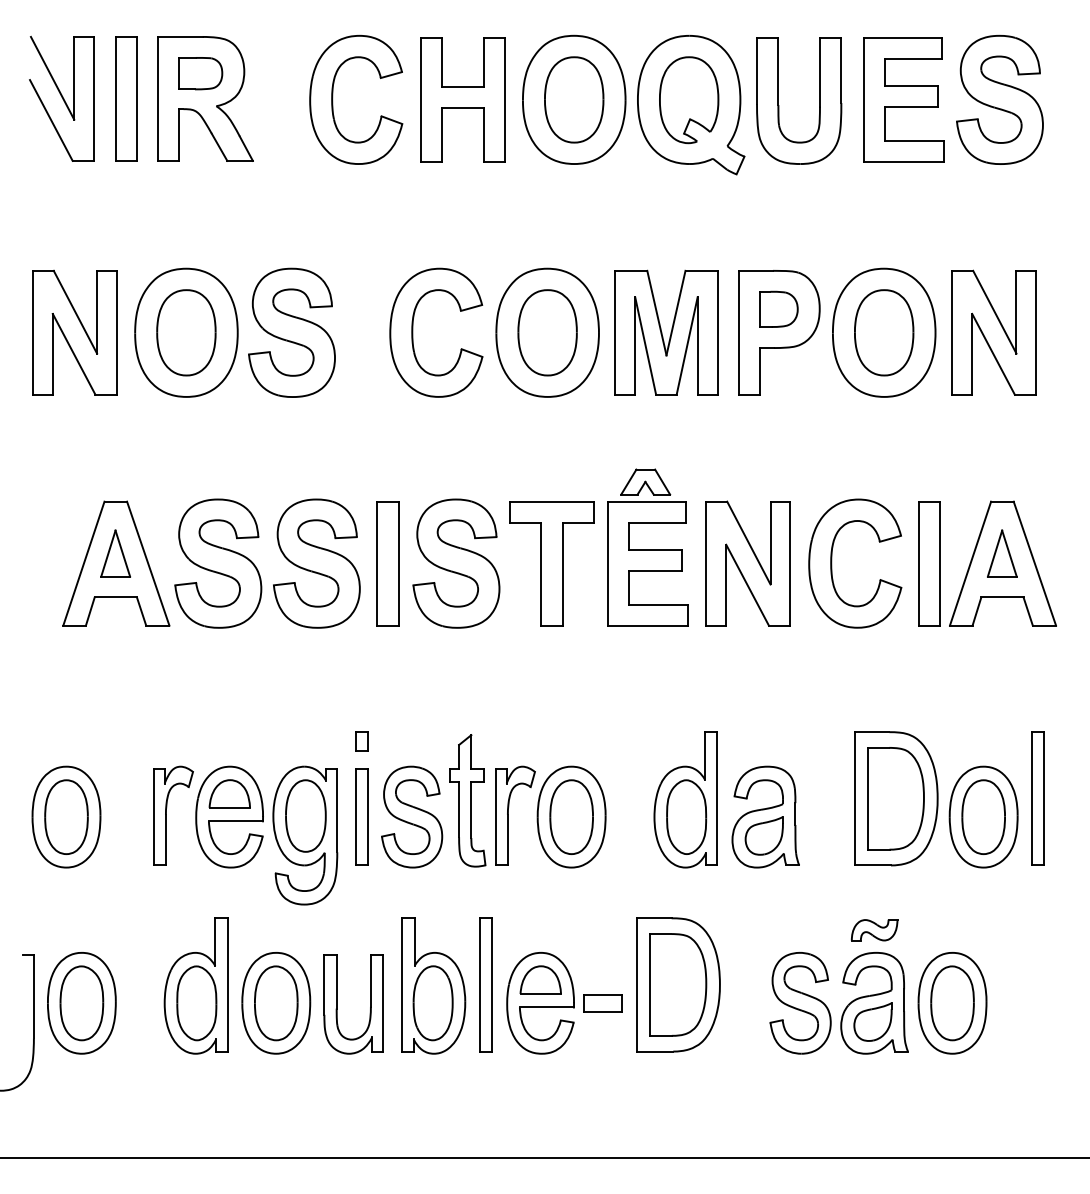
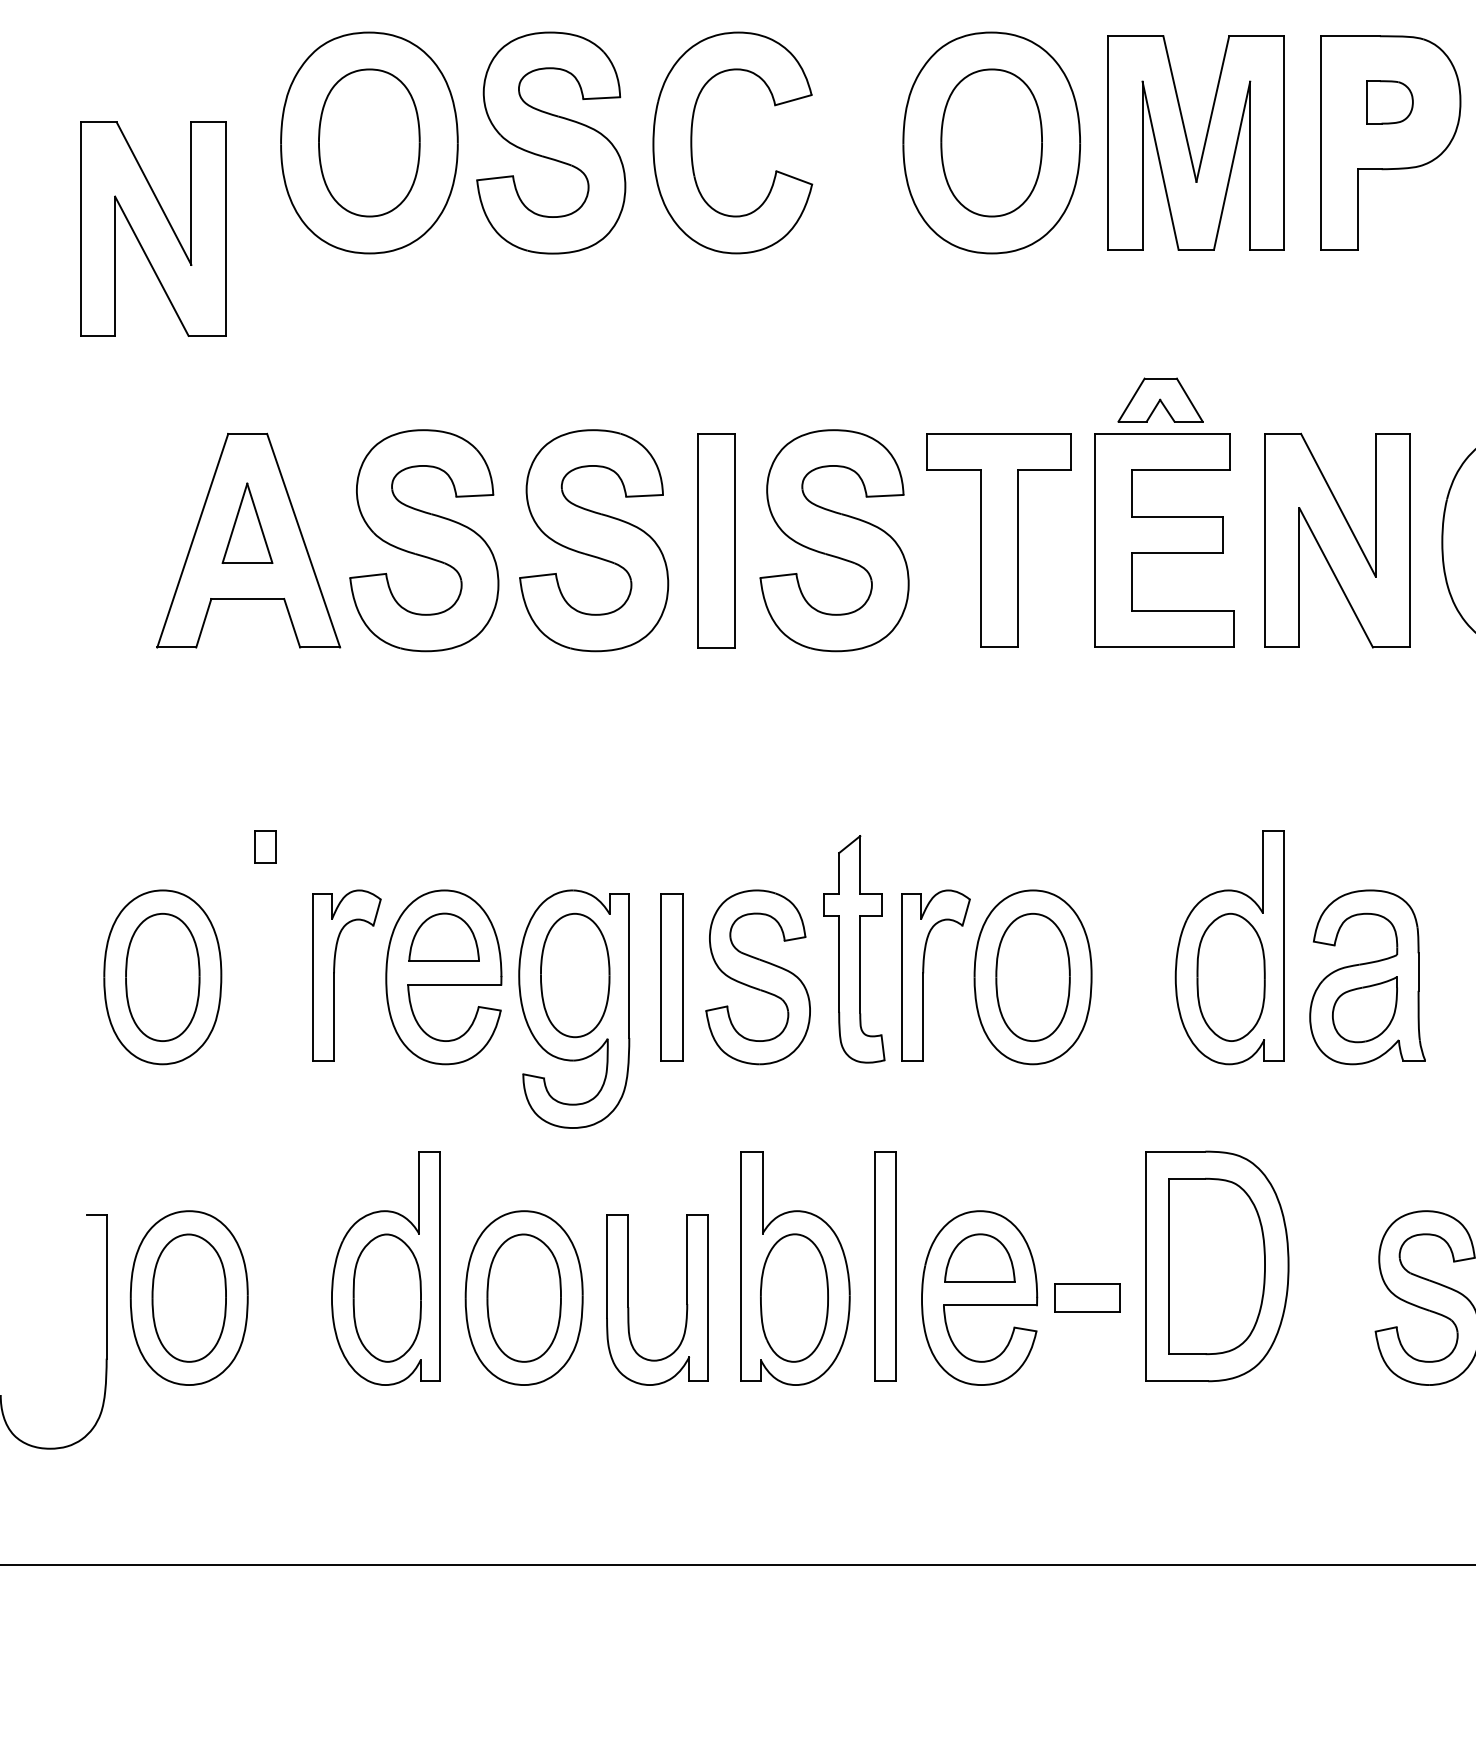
part: (778, 308) -> (1389, 101), size x0.7
part: (74, 332) -> (152, 228), moved
part: (413, 332) -> (693, 142), moved
part: (361, 741) -> (264, 847), moved

